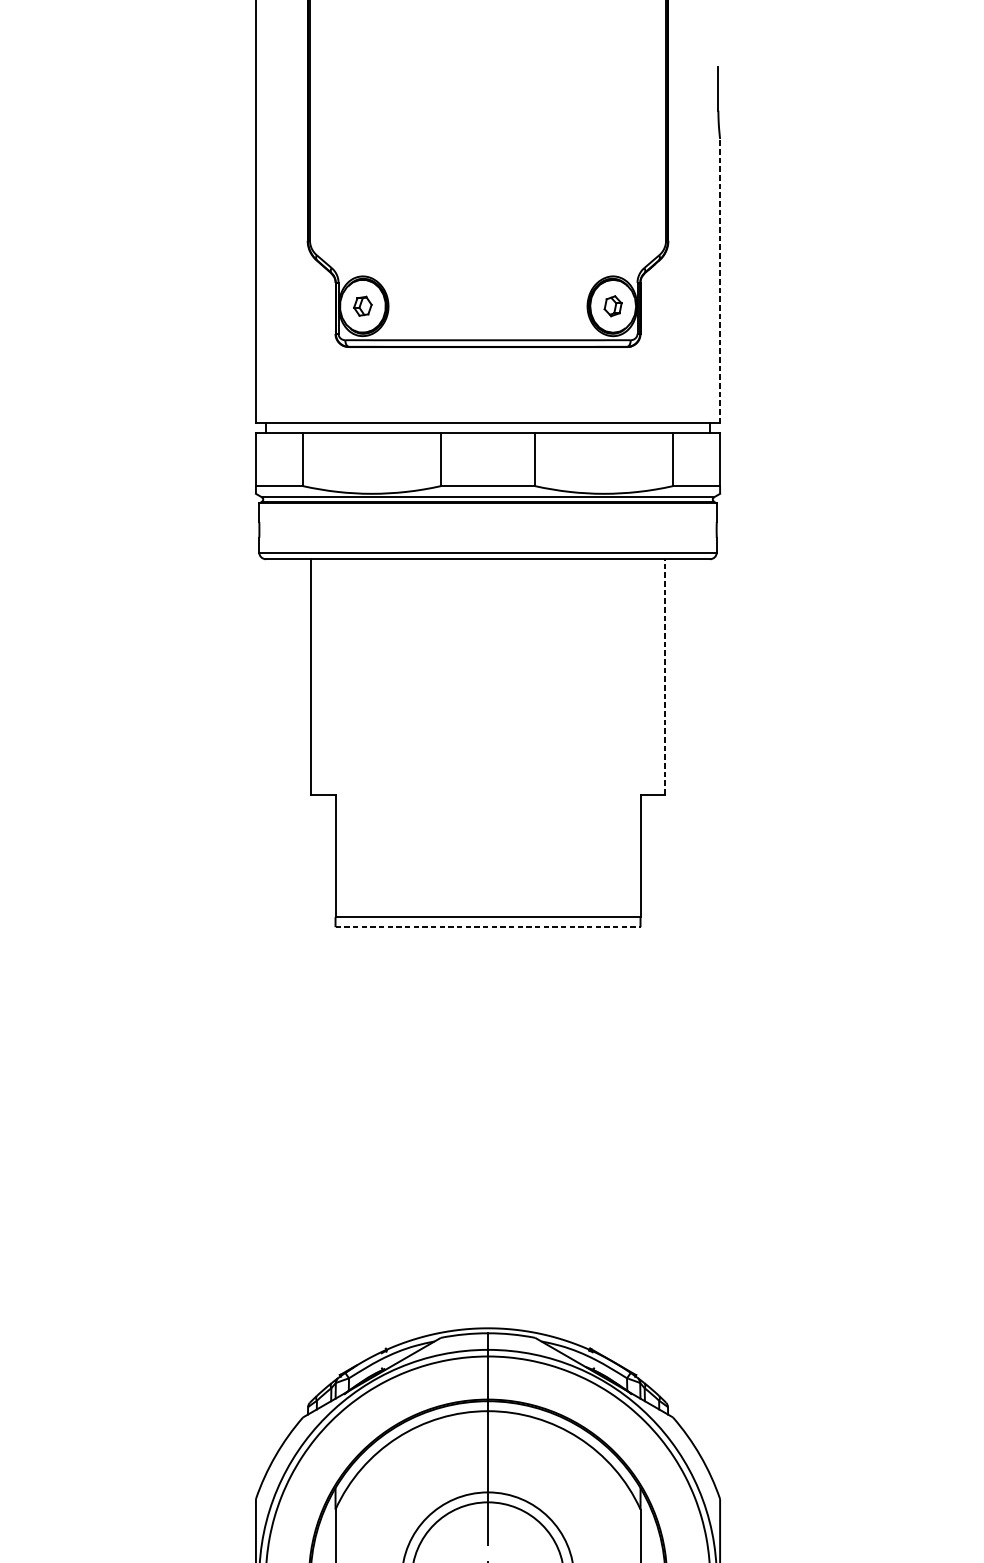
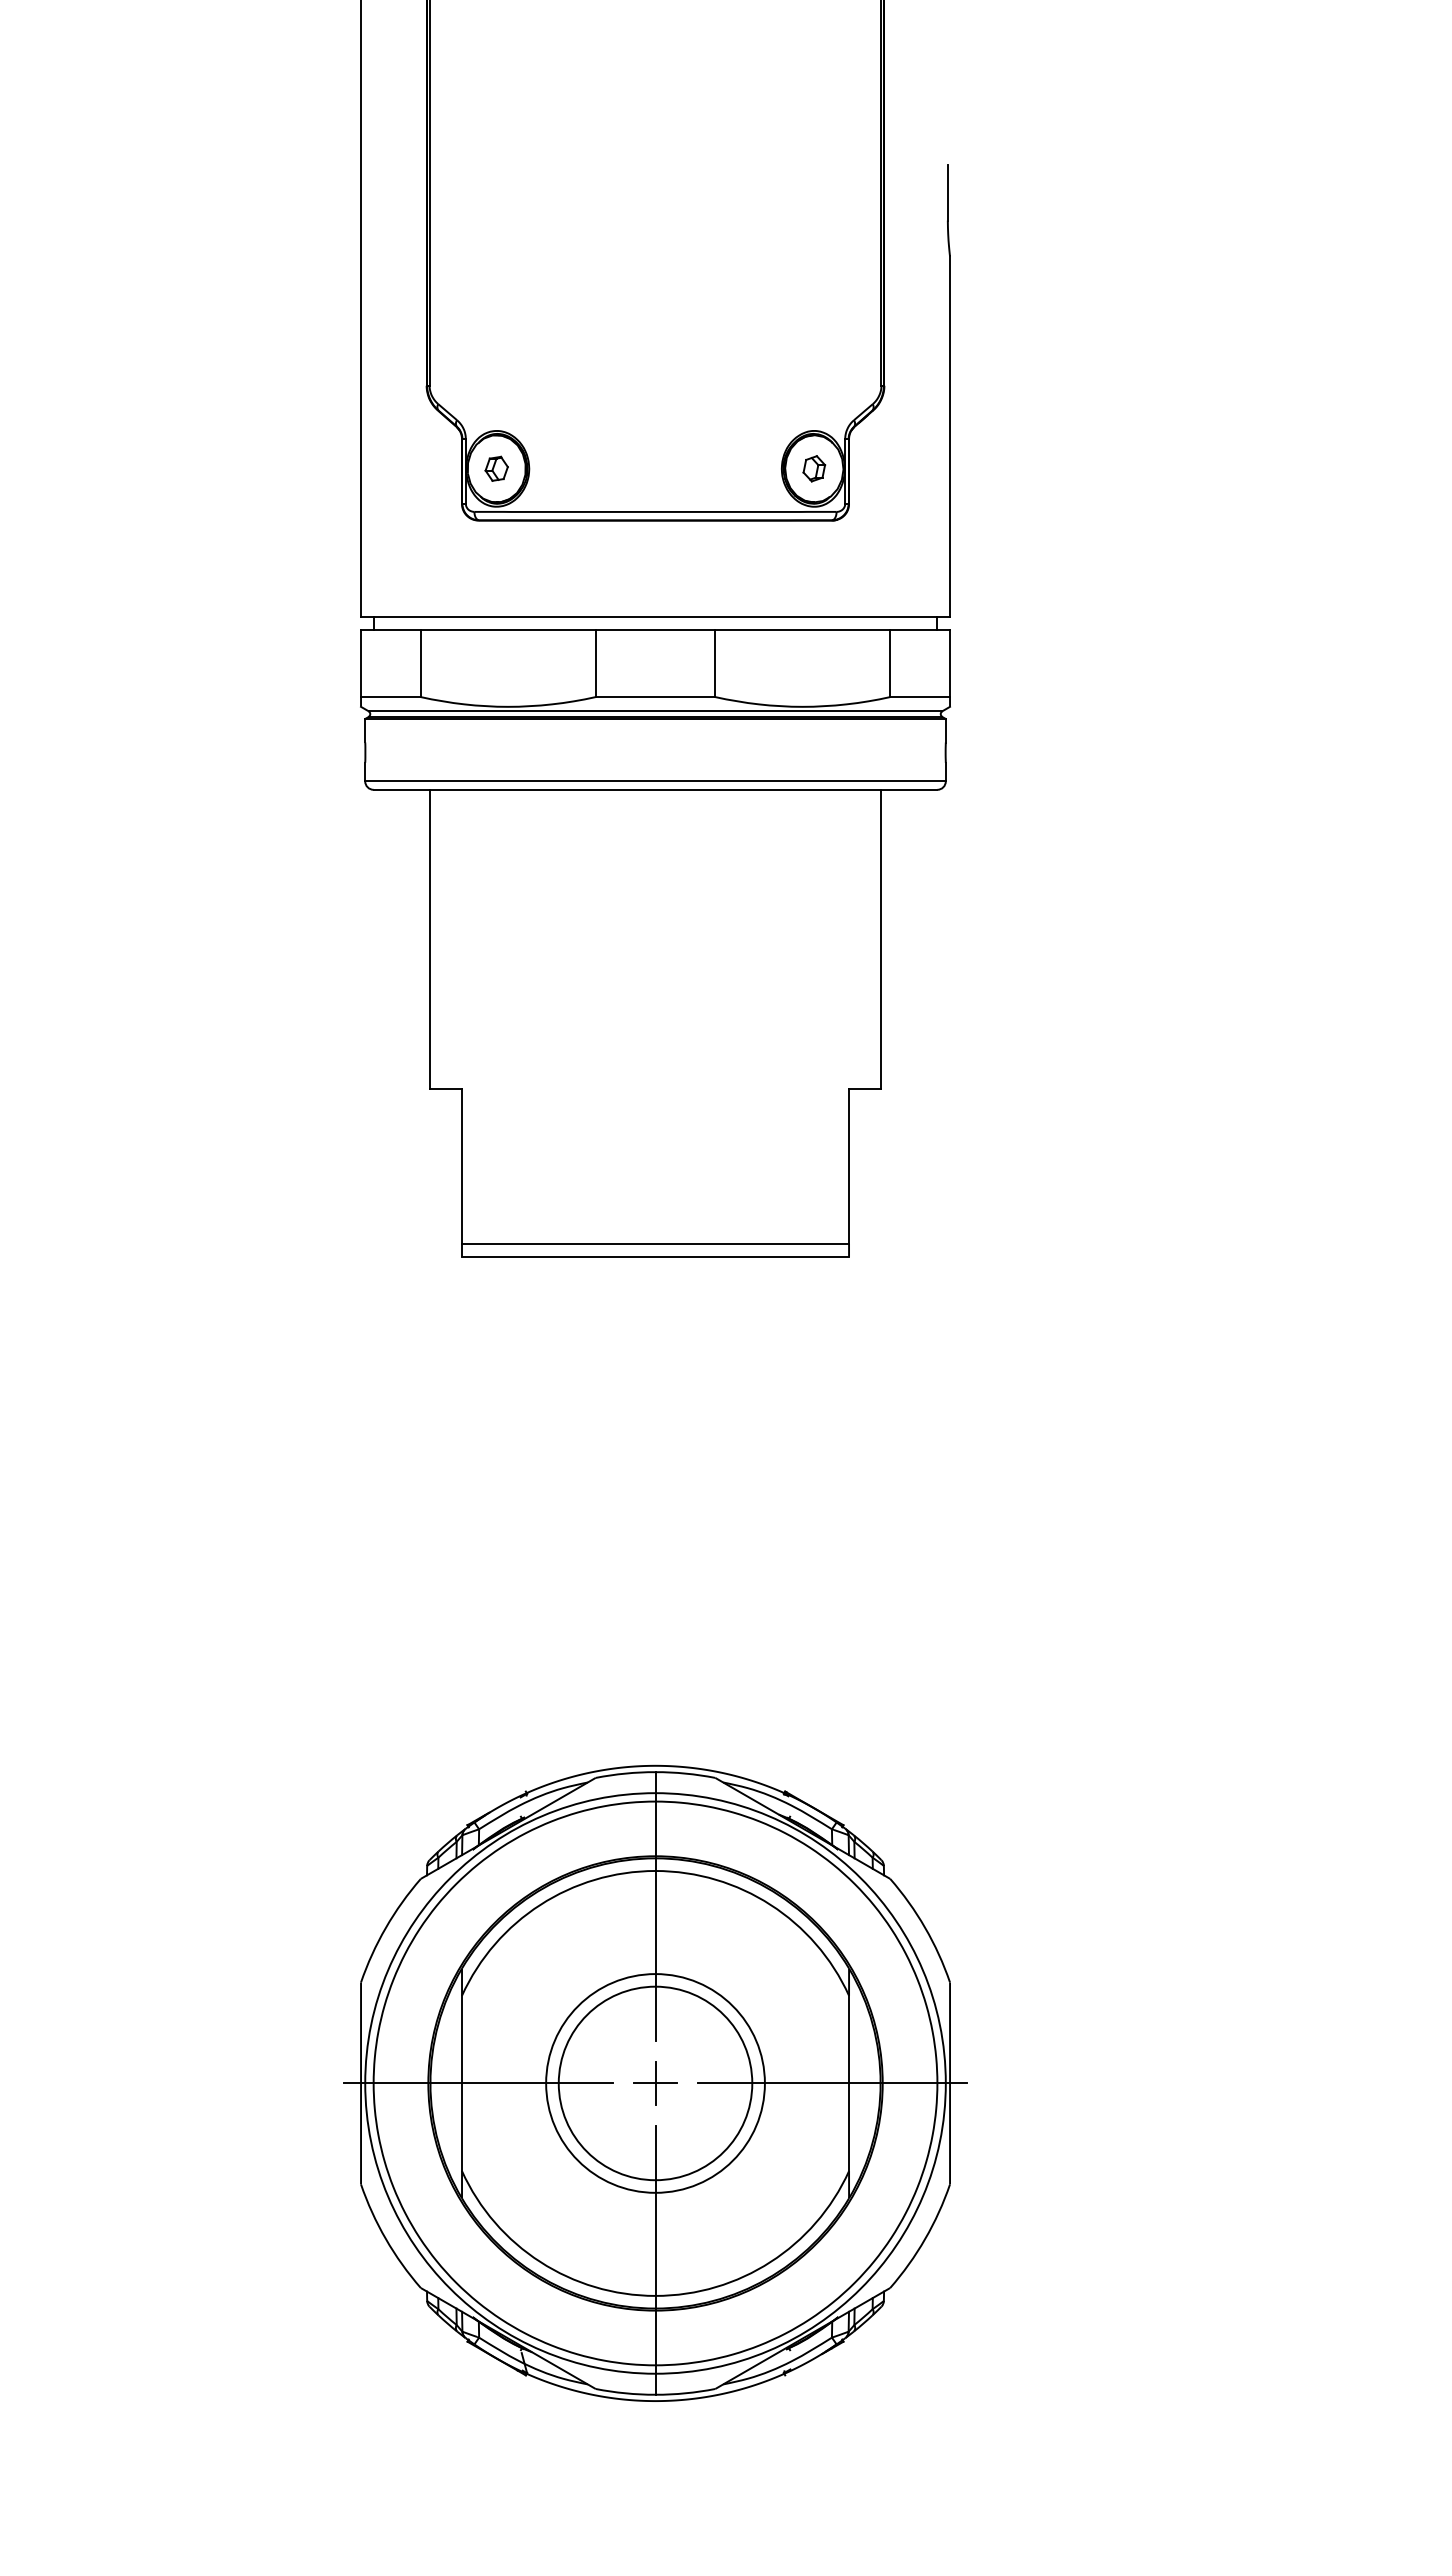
line: (720, 280) -> (950, 436), dashed -> solid
line: (665, 676) -> (880, 938), dashed -> solid
line: (488, 926) -> (655, 1256), dashed -> solid

